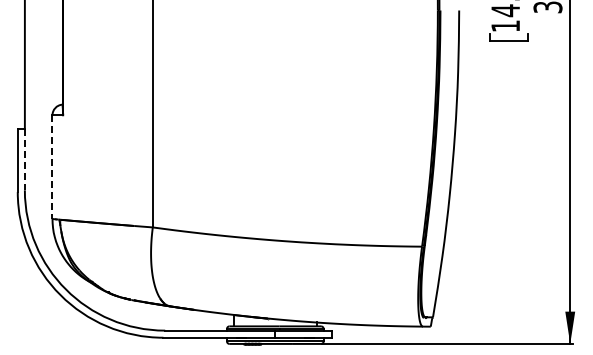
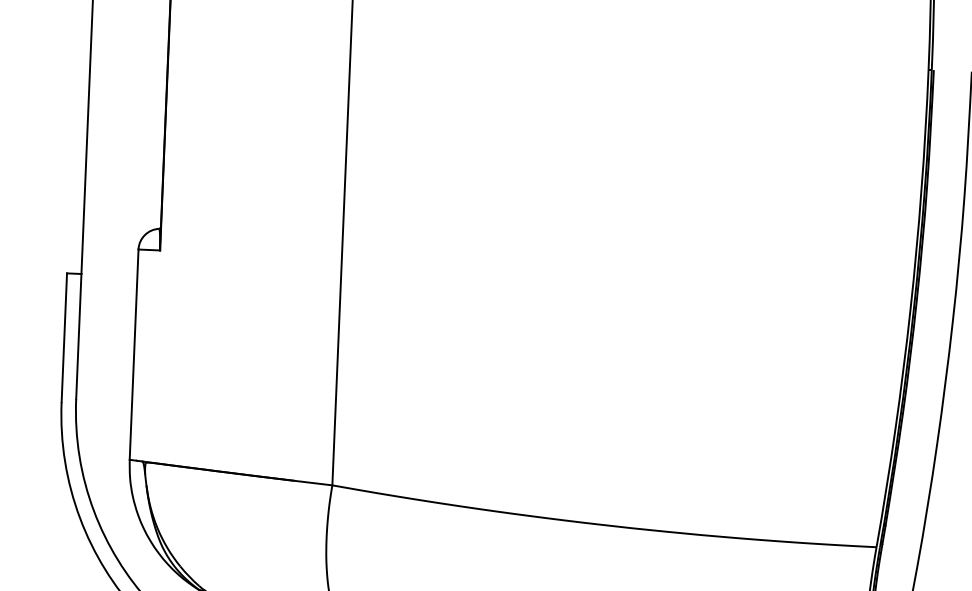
line: (24, 159) -> (78, 336), dashed -> solid
line: (52, 167) -> (134, 355), dashed -> solid

